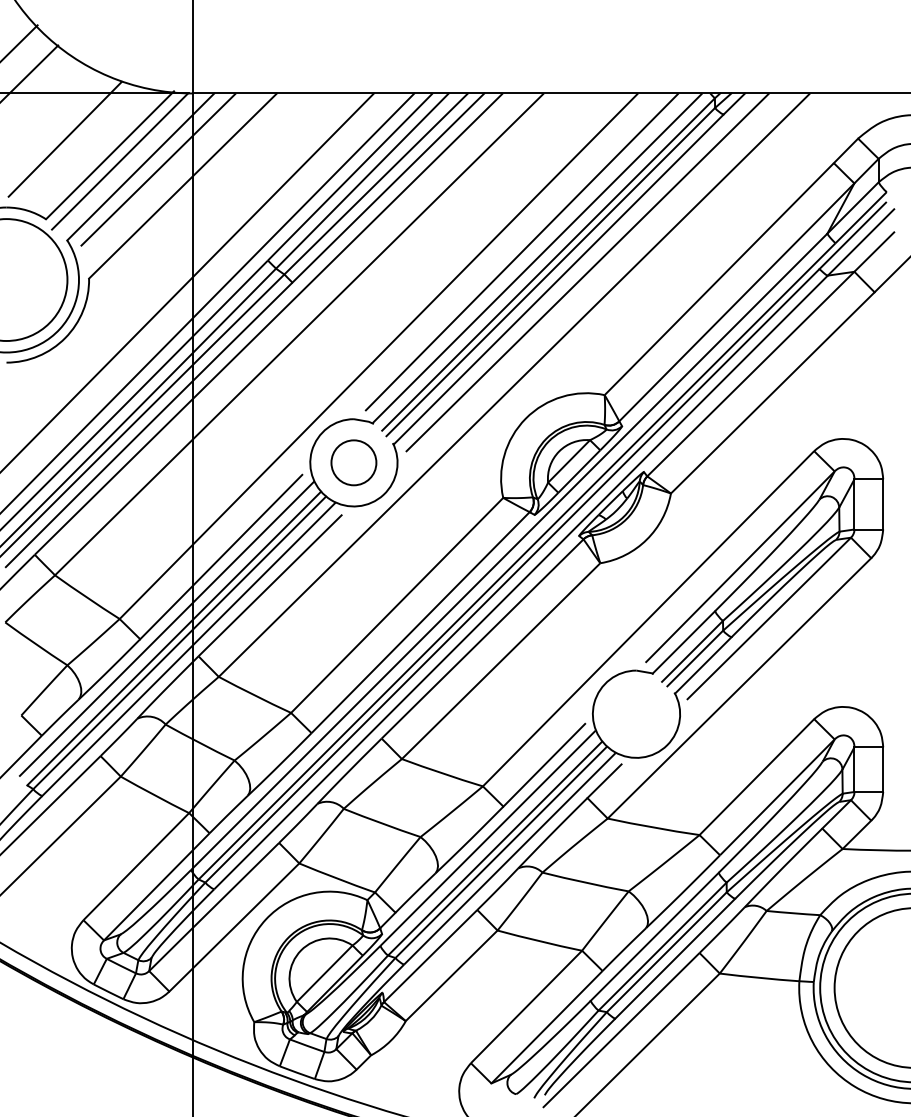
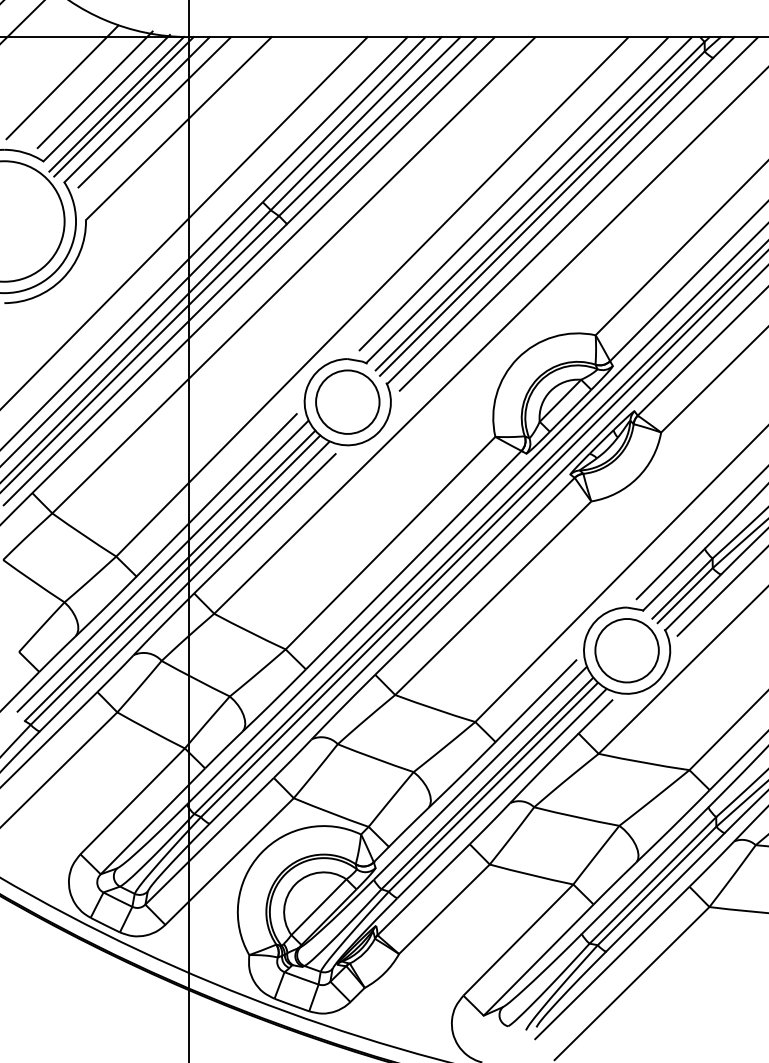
line: (98, 146) -> (95, 89), added
line: (127, 163) -> (123, 106), added
circle: (353, 462) -> (347, 401), size x1.43
circle: (636, 714) -> (627, 650), added

